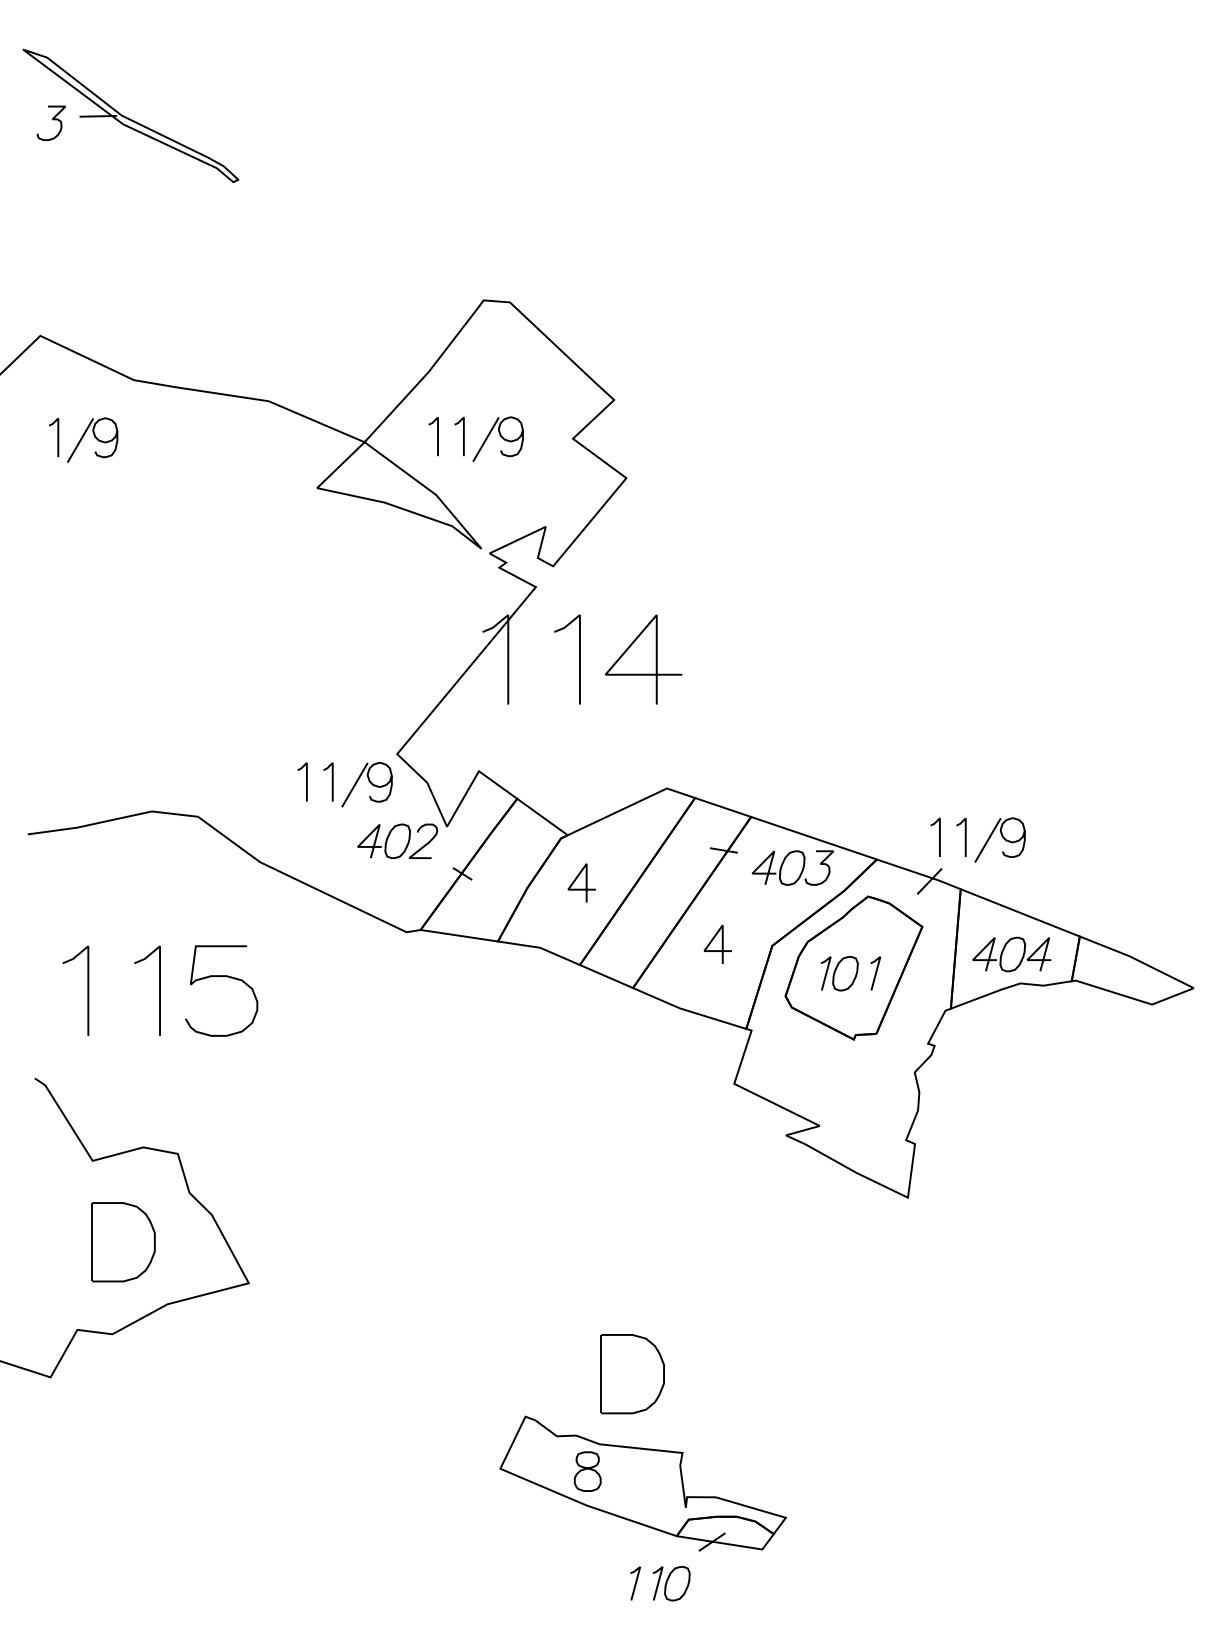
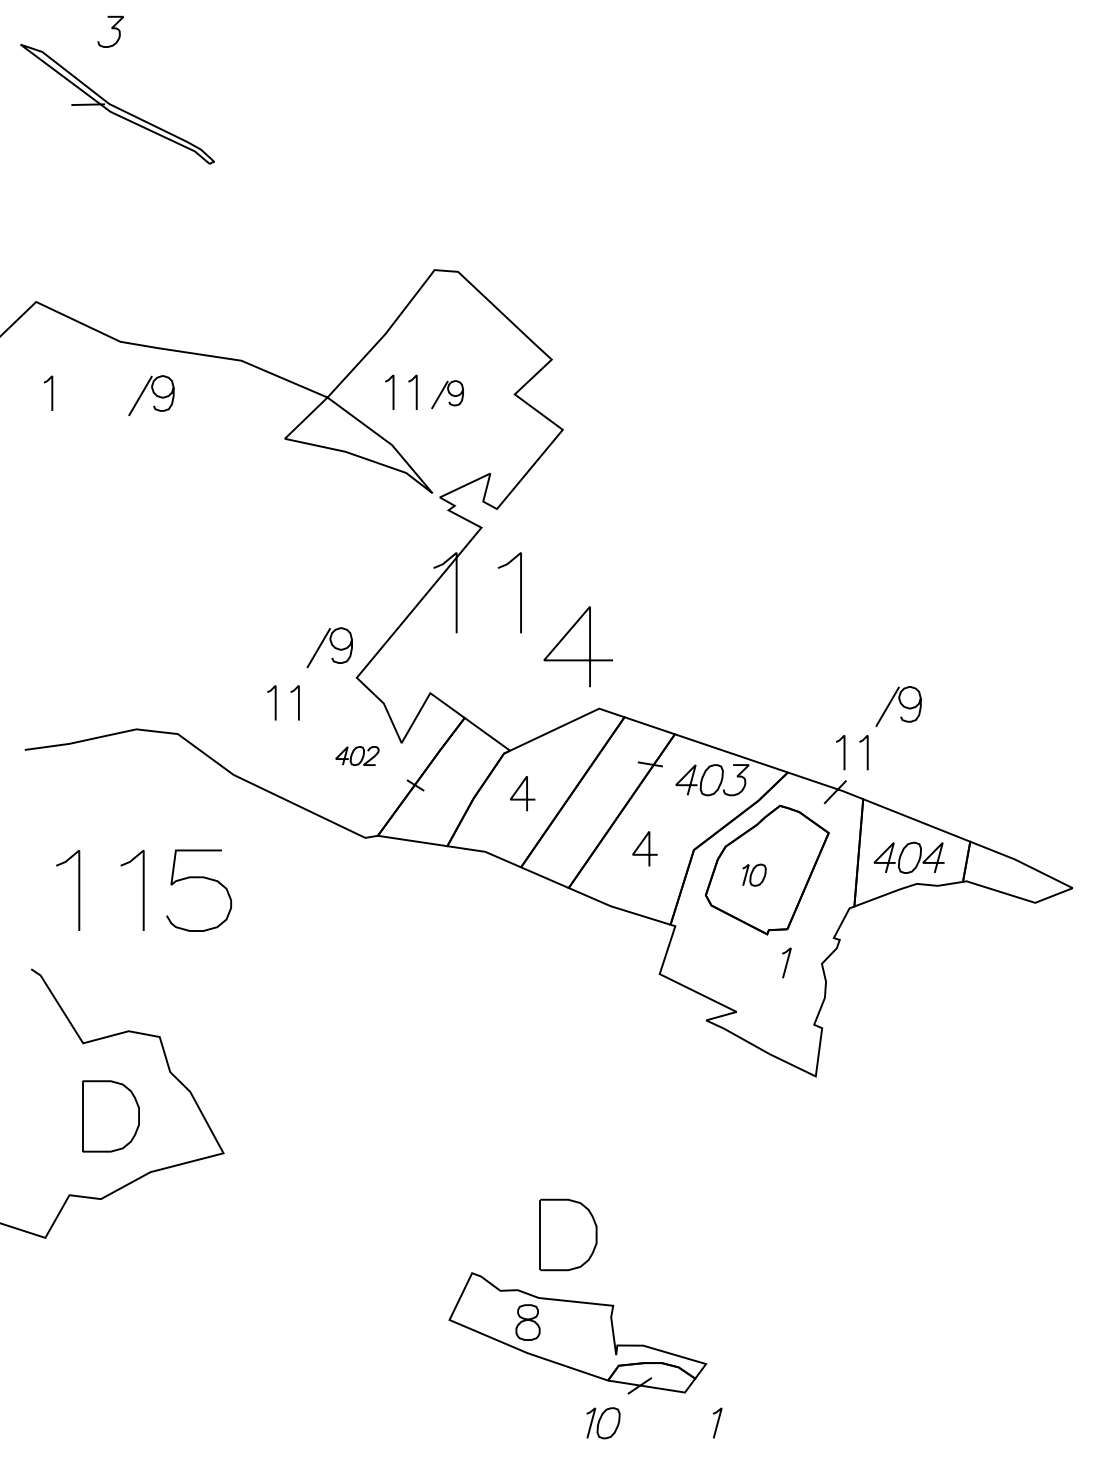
curve: (52, 120) -> (111, 29), moved
part: (497, 438) -> (446, 394), size x0.7
part: (92, 439) -> (151, 395), moved
line: (655, 659) -> (588, 646), moved
part: (366, 784) -> (329, 647), moved
part: (999, 839) -> (898, 706), moved
part: (397, 840) -> (357, 755), size x0.6
part: (839, 973) -> (754, 874), size x0.7
line: (875, 973) -> (786, 963), moved
line: (635, 1583) -> (717, 1423), moved

